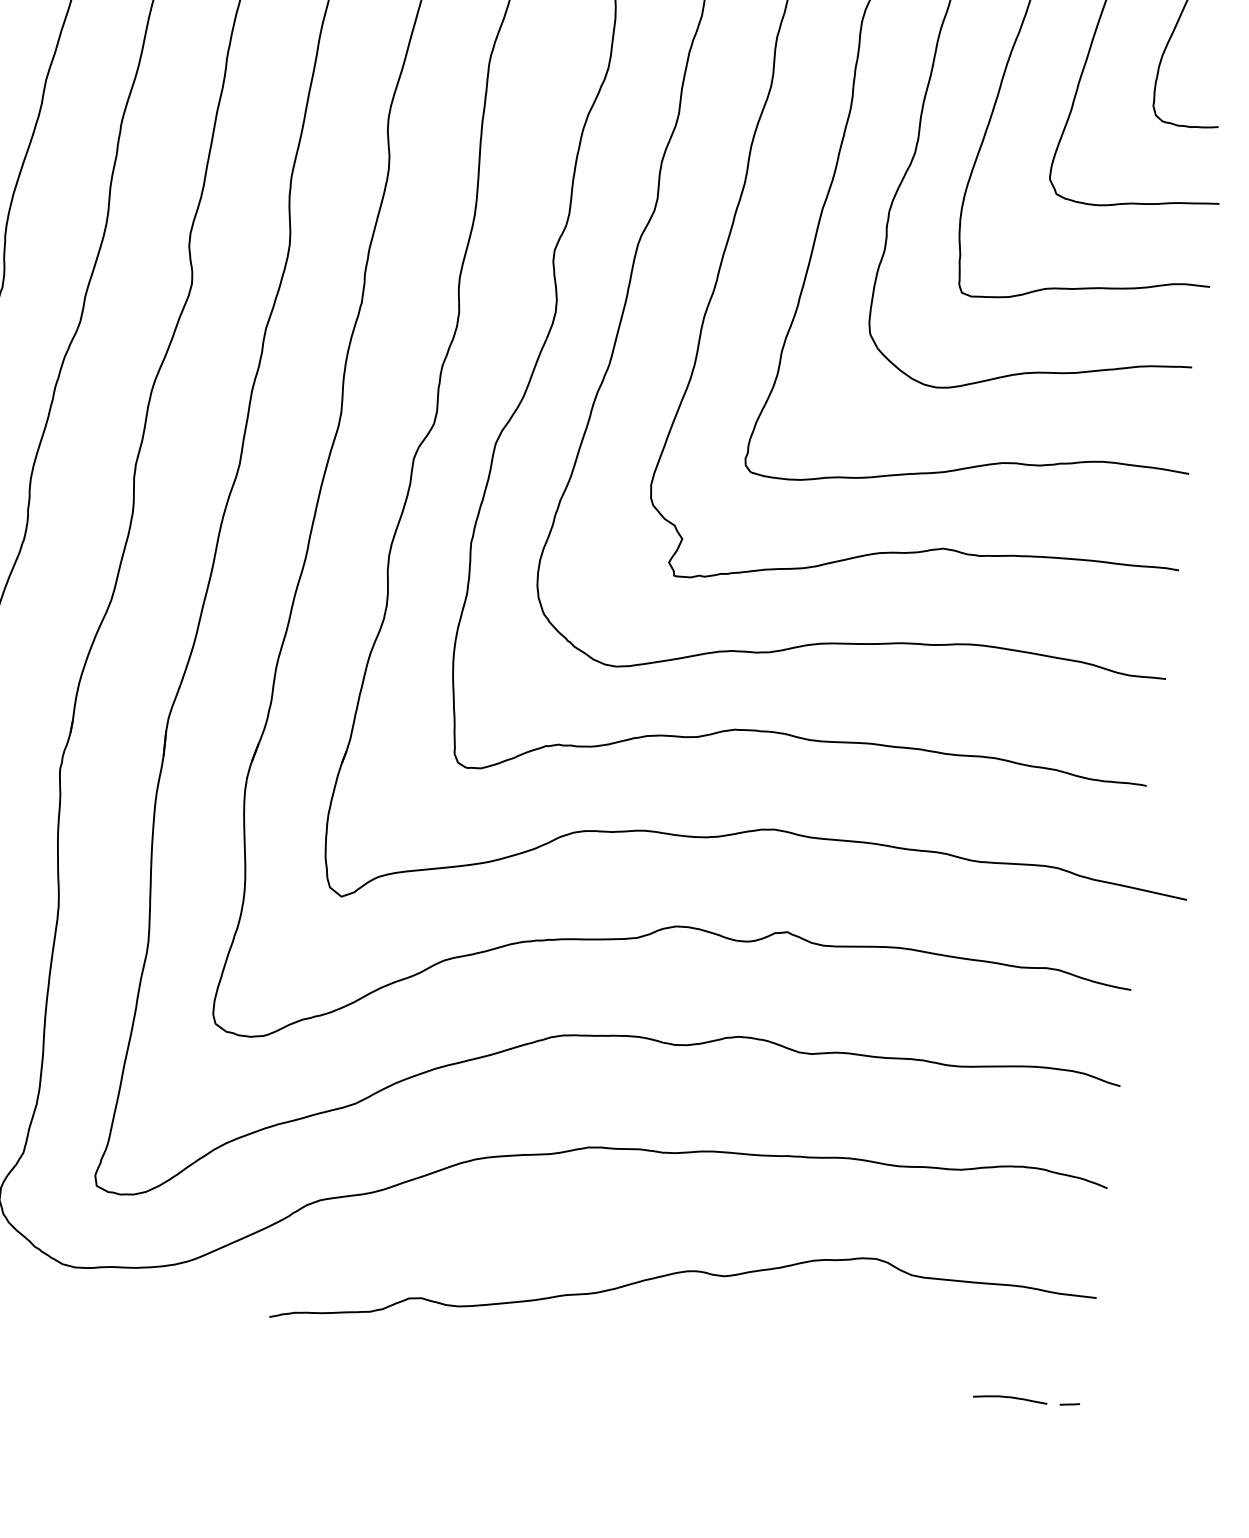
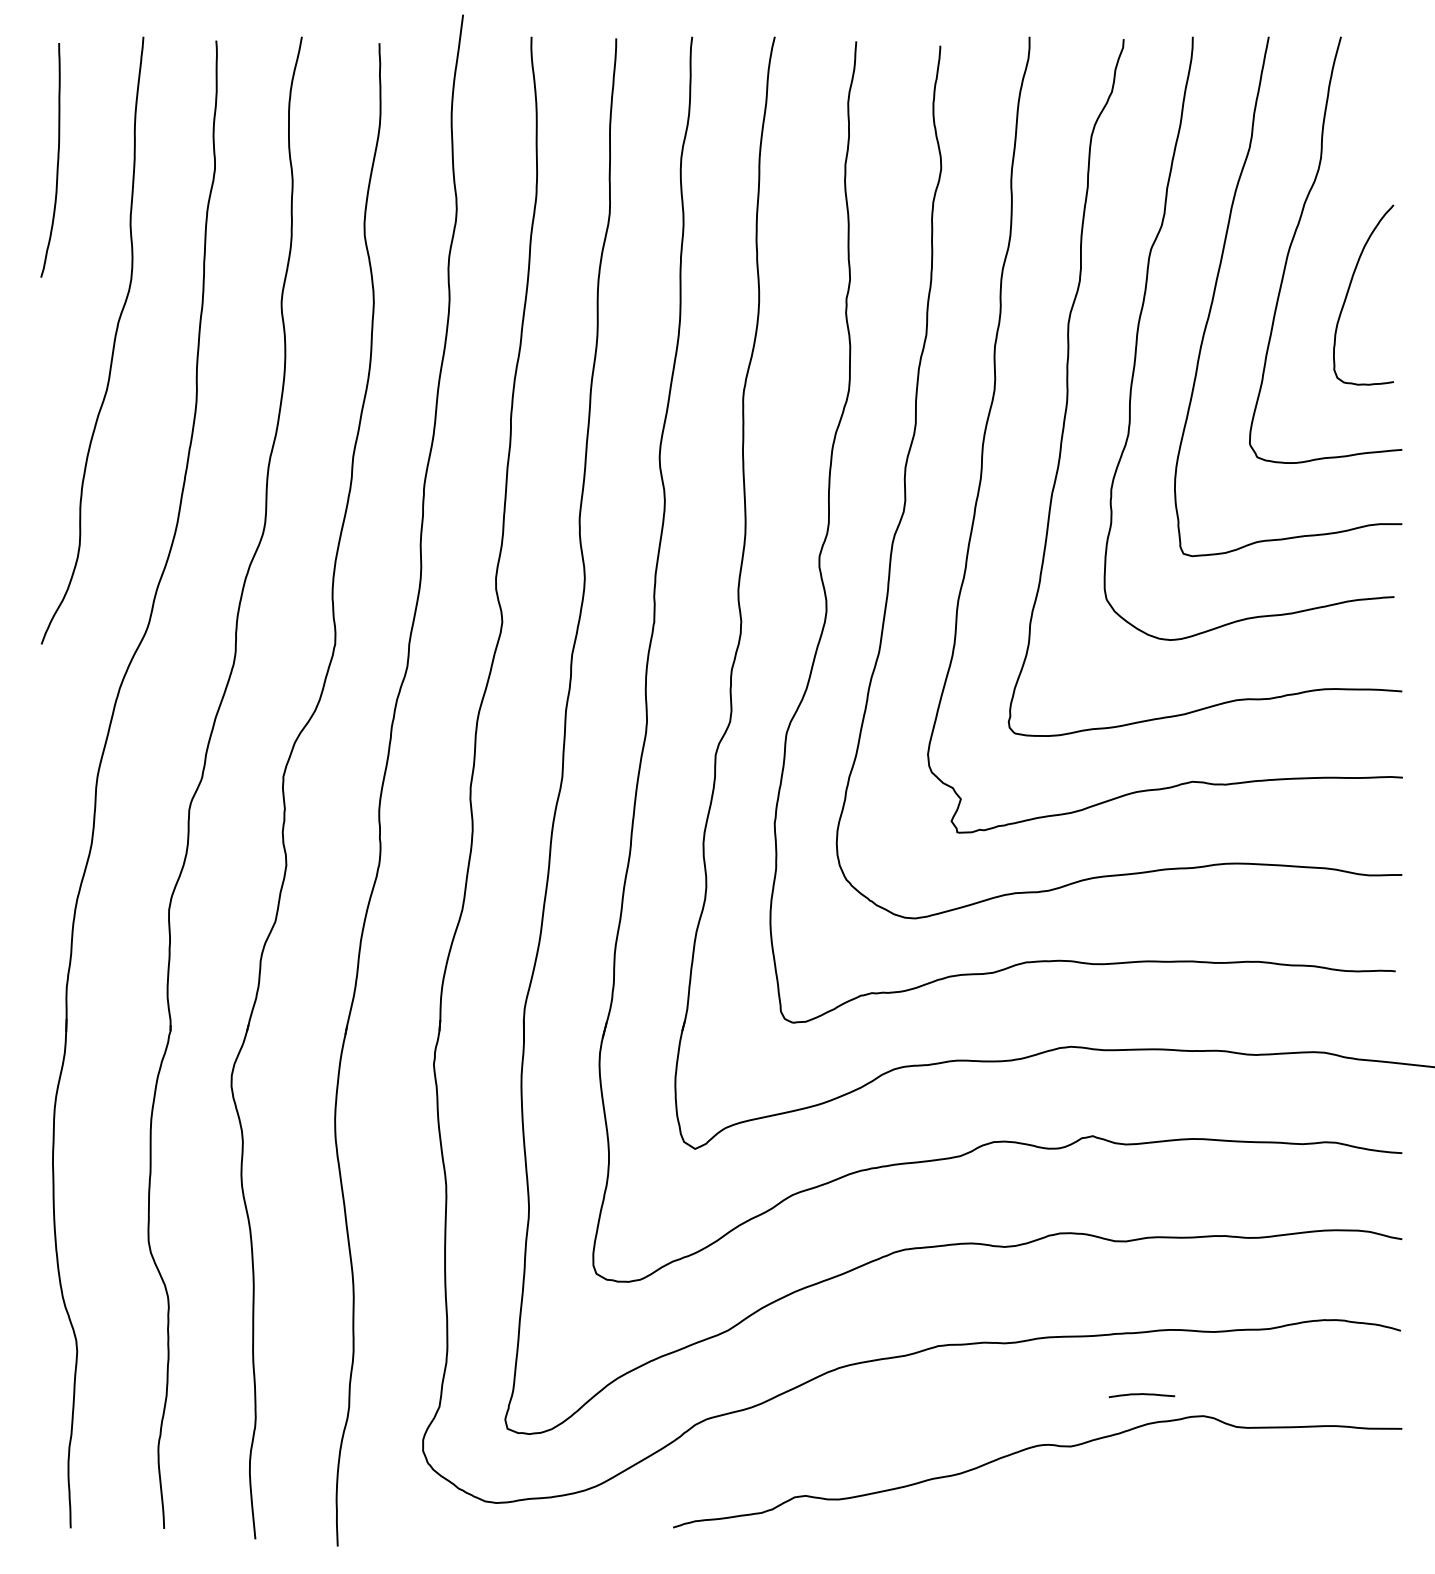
curve: (1009, 1397) -> (1141, 1394), moved
line: (1070, 1404) -> (1389, 1525), removed

